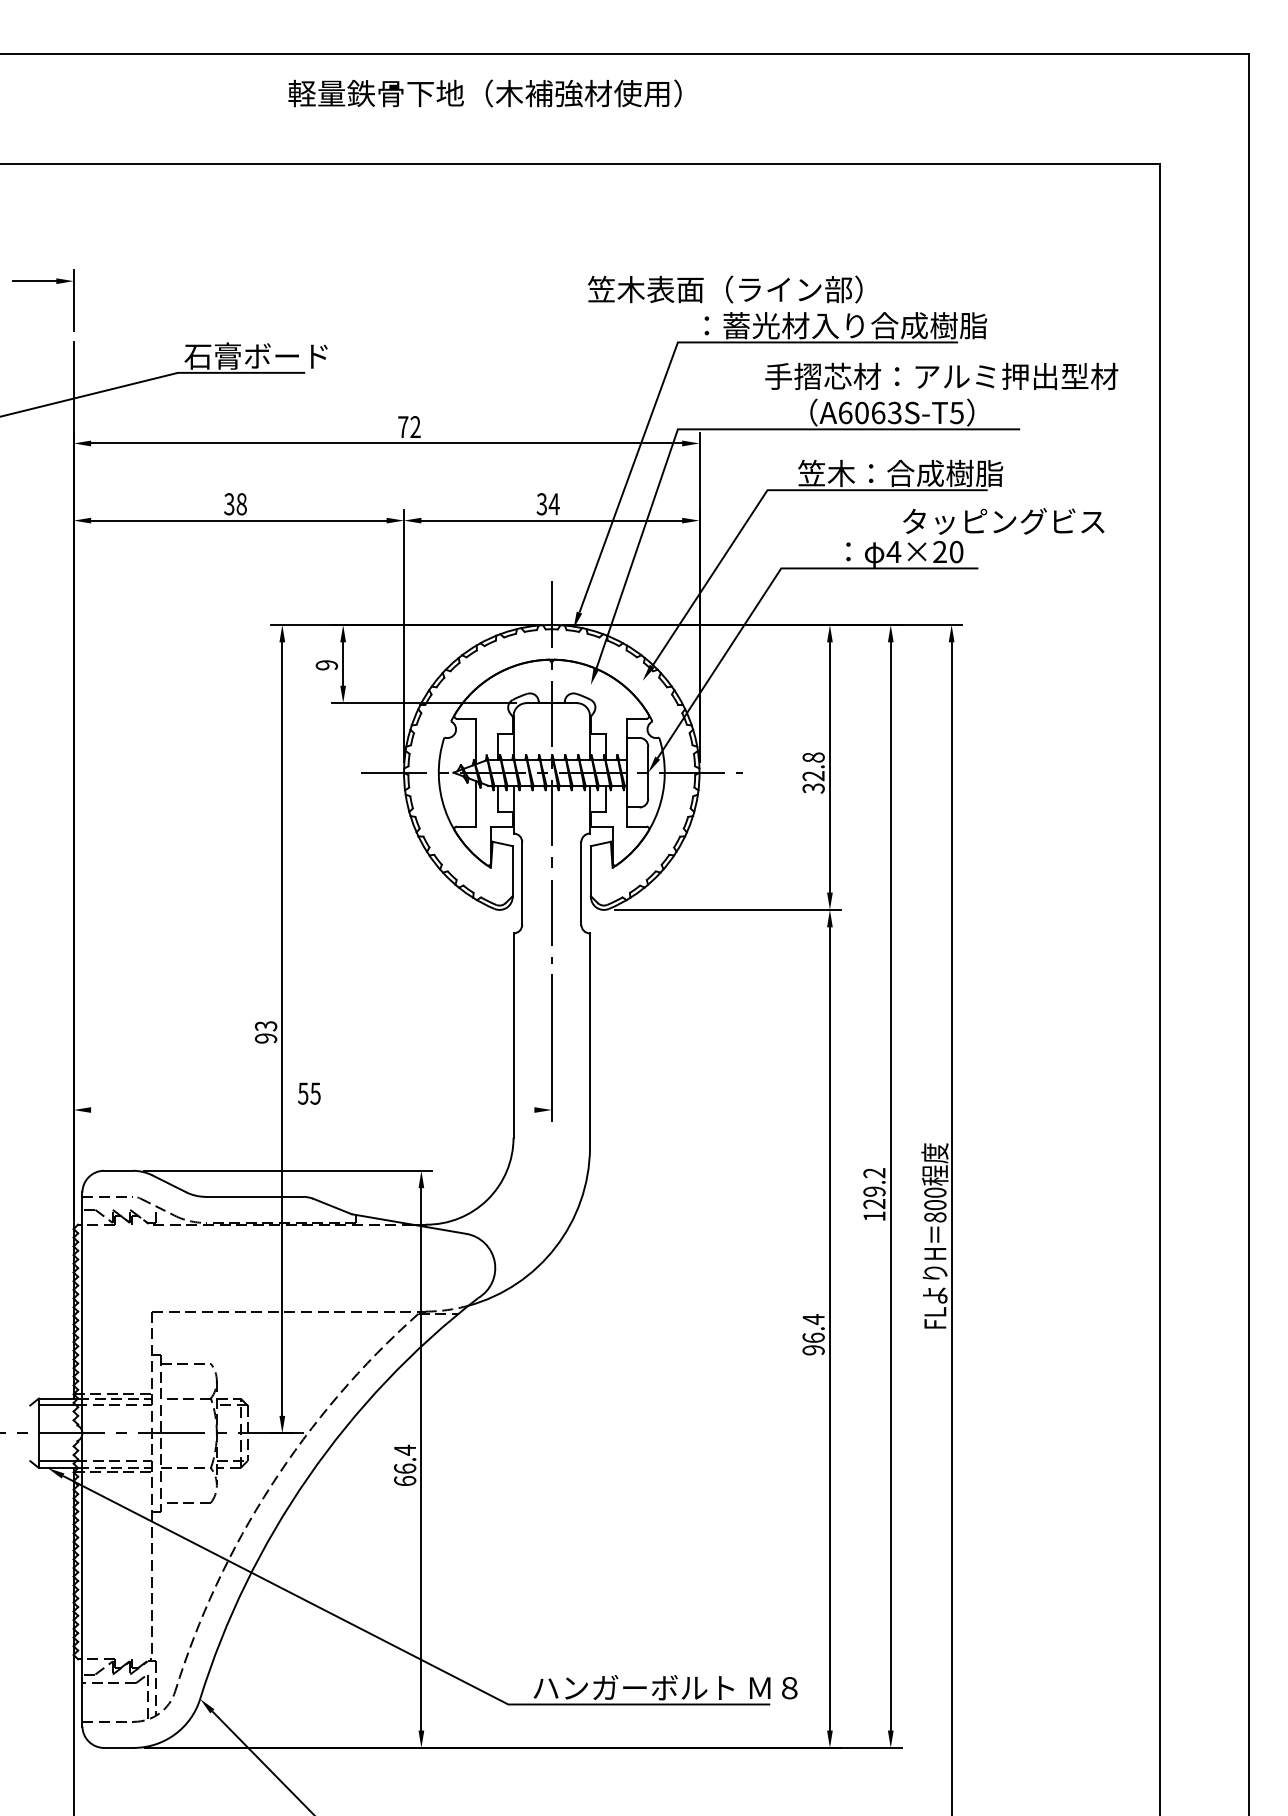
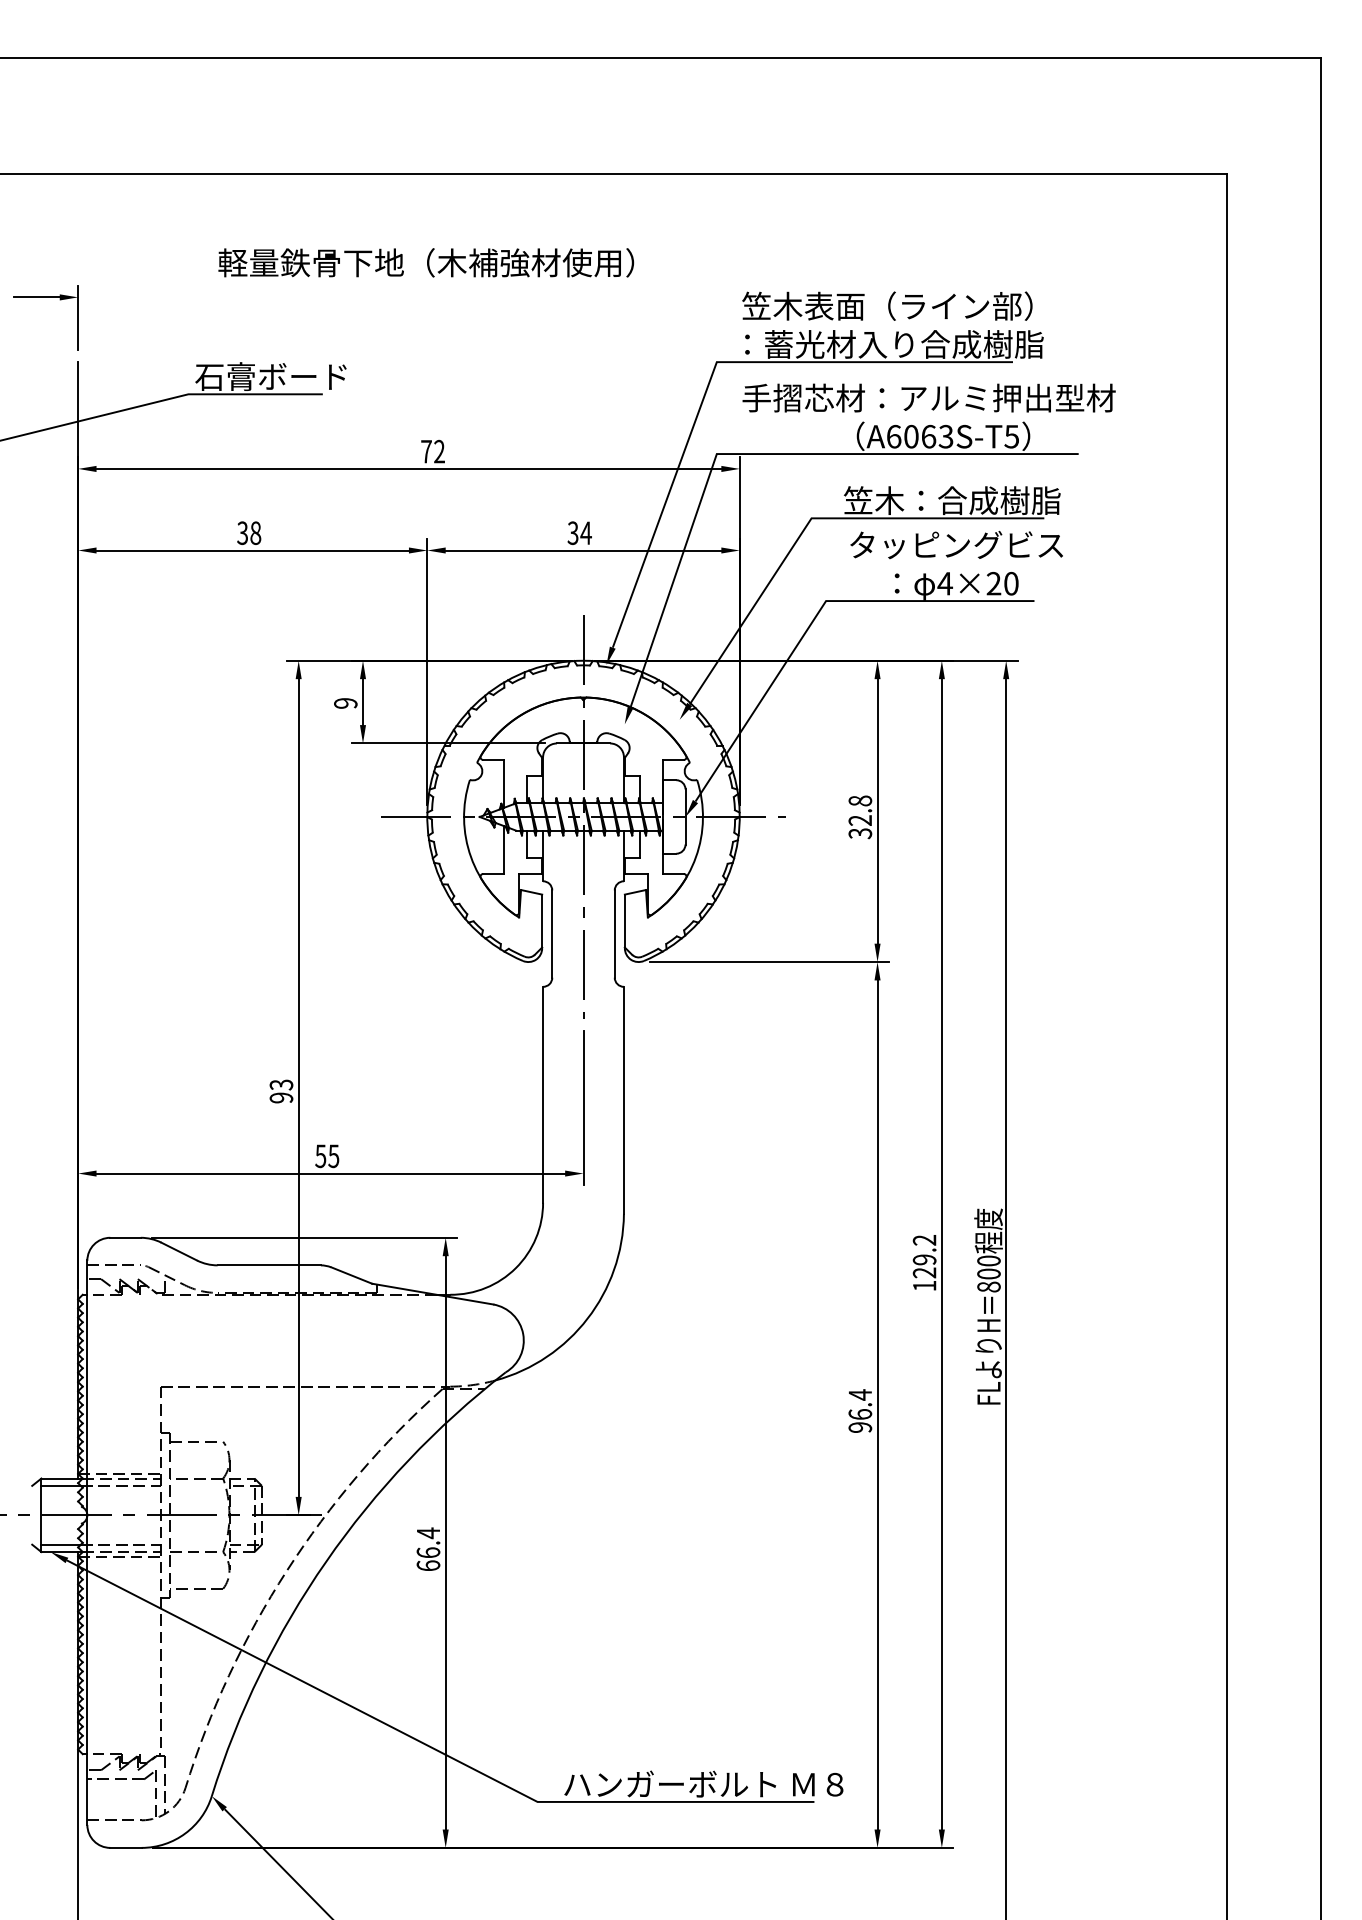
text: (484, 93) -> (425, 262), moved
text: (724, 289) -> (886, 306), moved
text: (941, 375) -> (928, 397), moved
text: (1003, 521) -> (956, 545), moved
line: (312, 1110) -> (330, 1174), added

